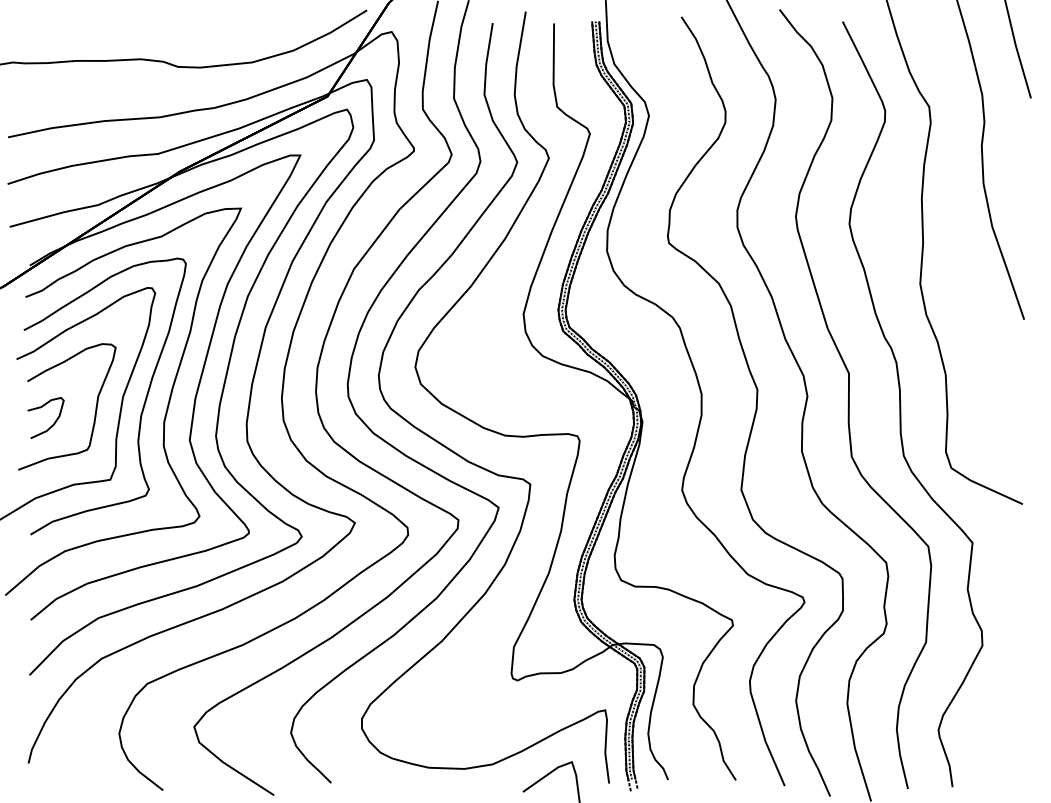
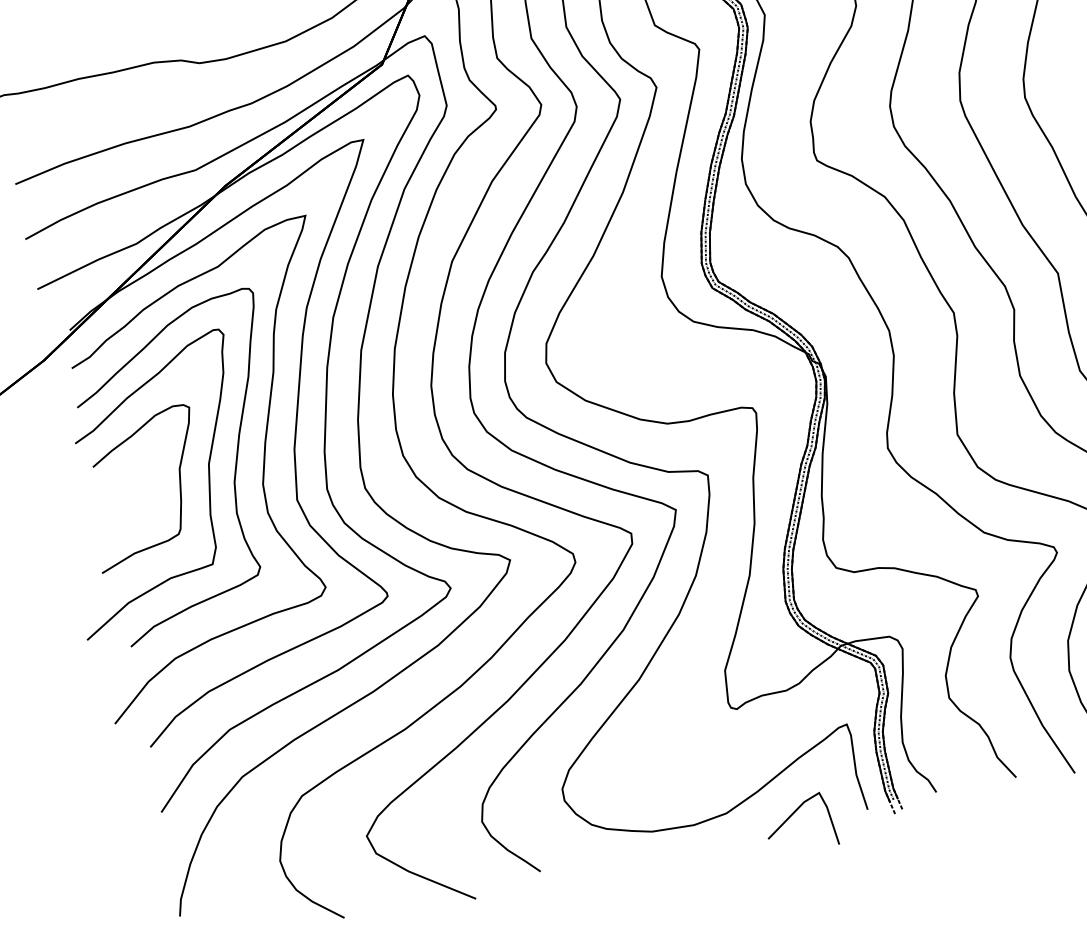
curve: (52, 424) -> (132, 512), removed

